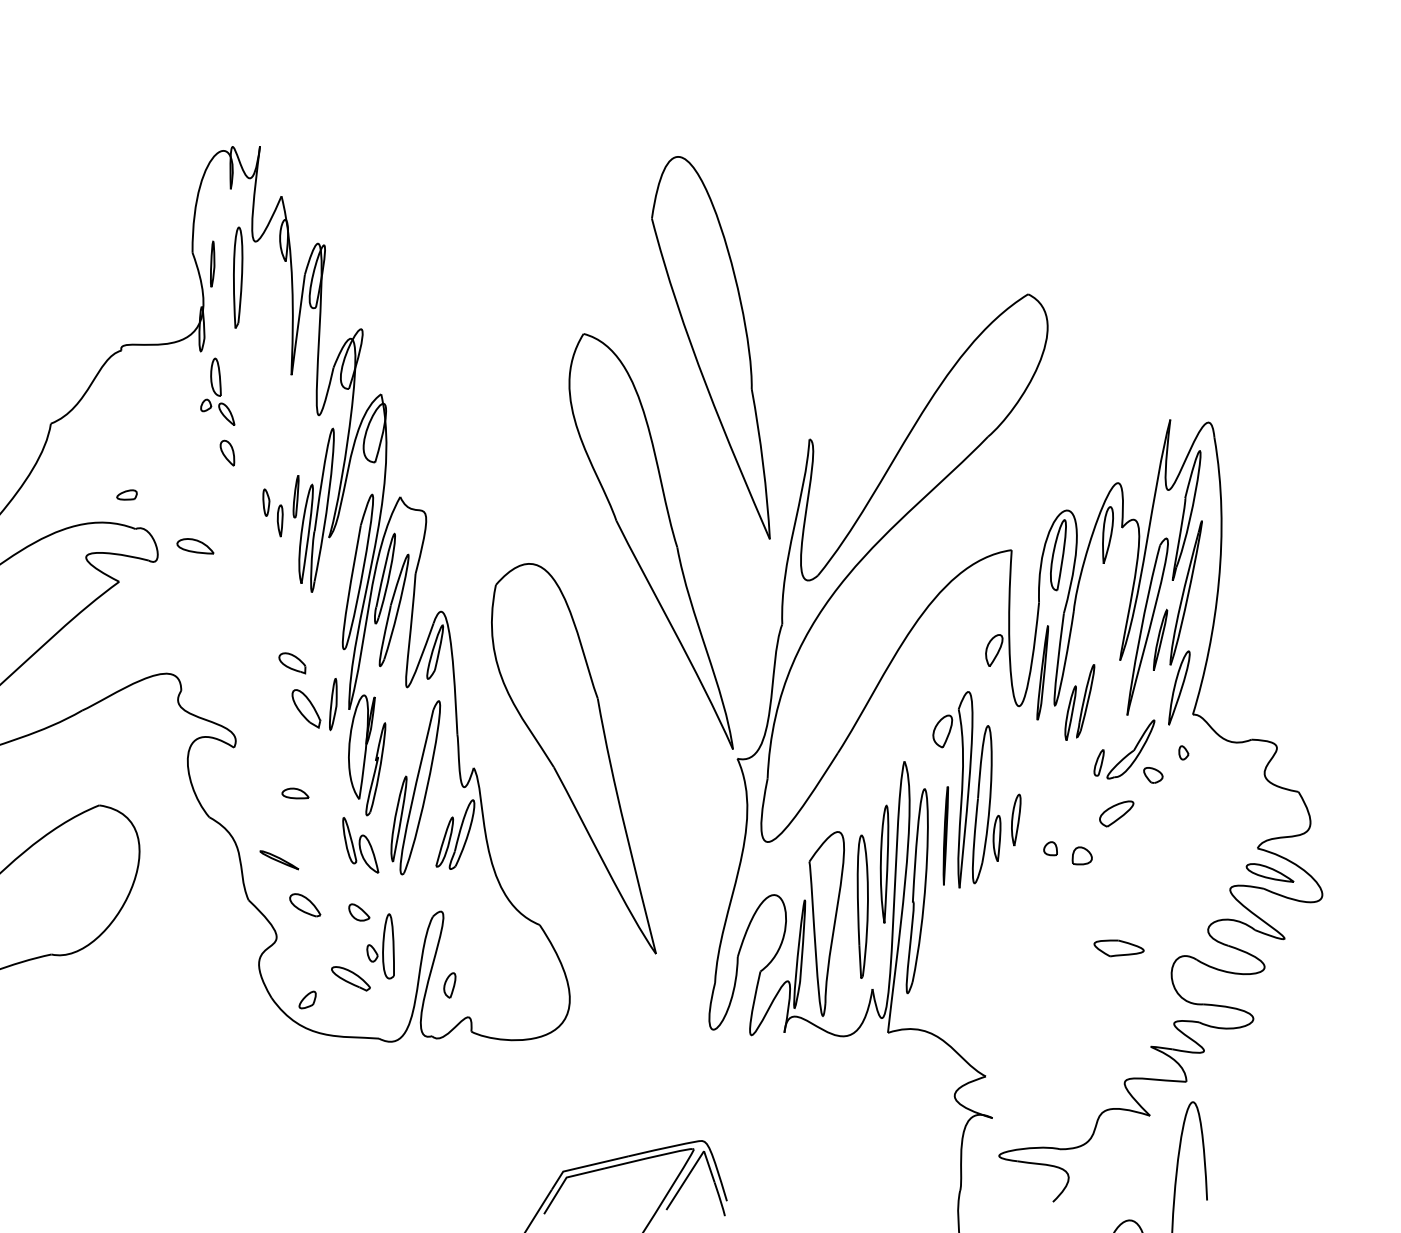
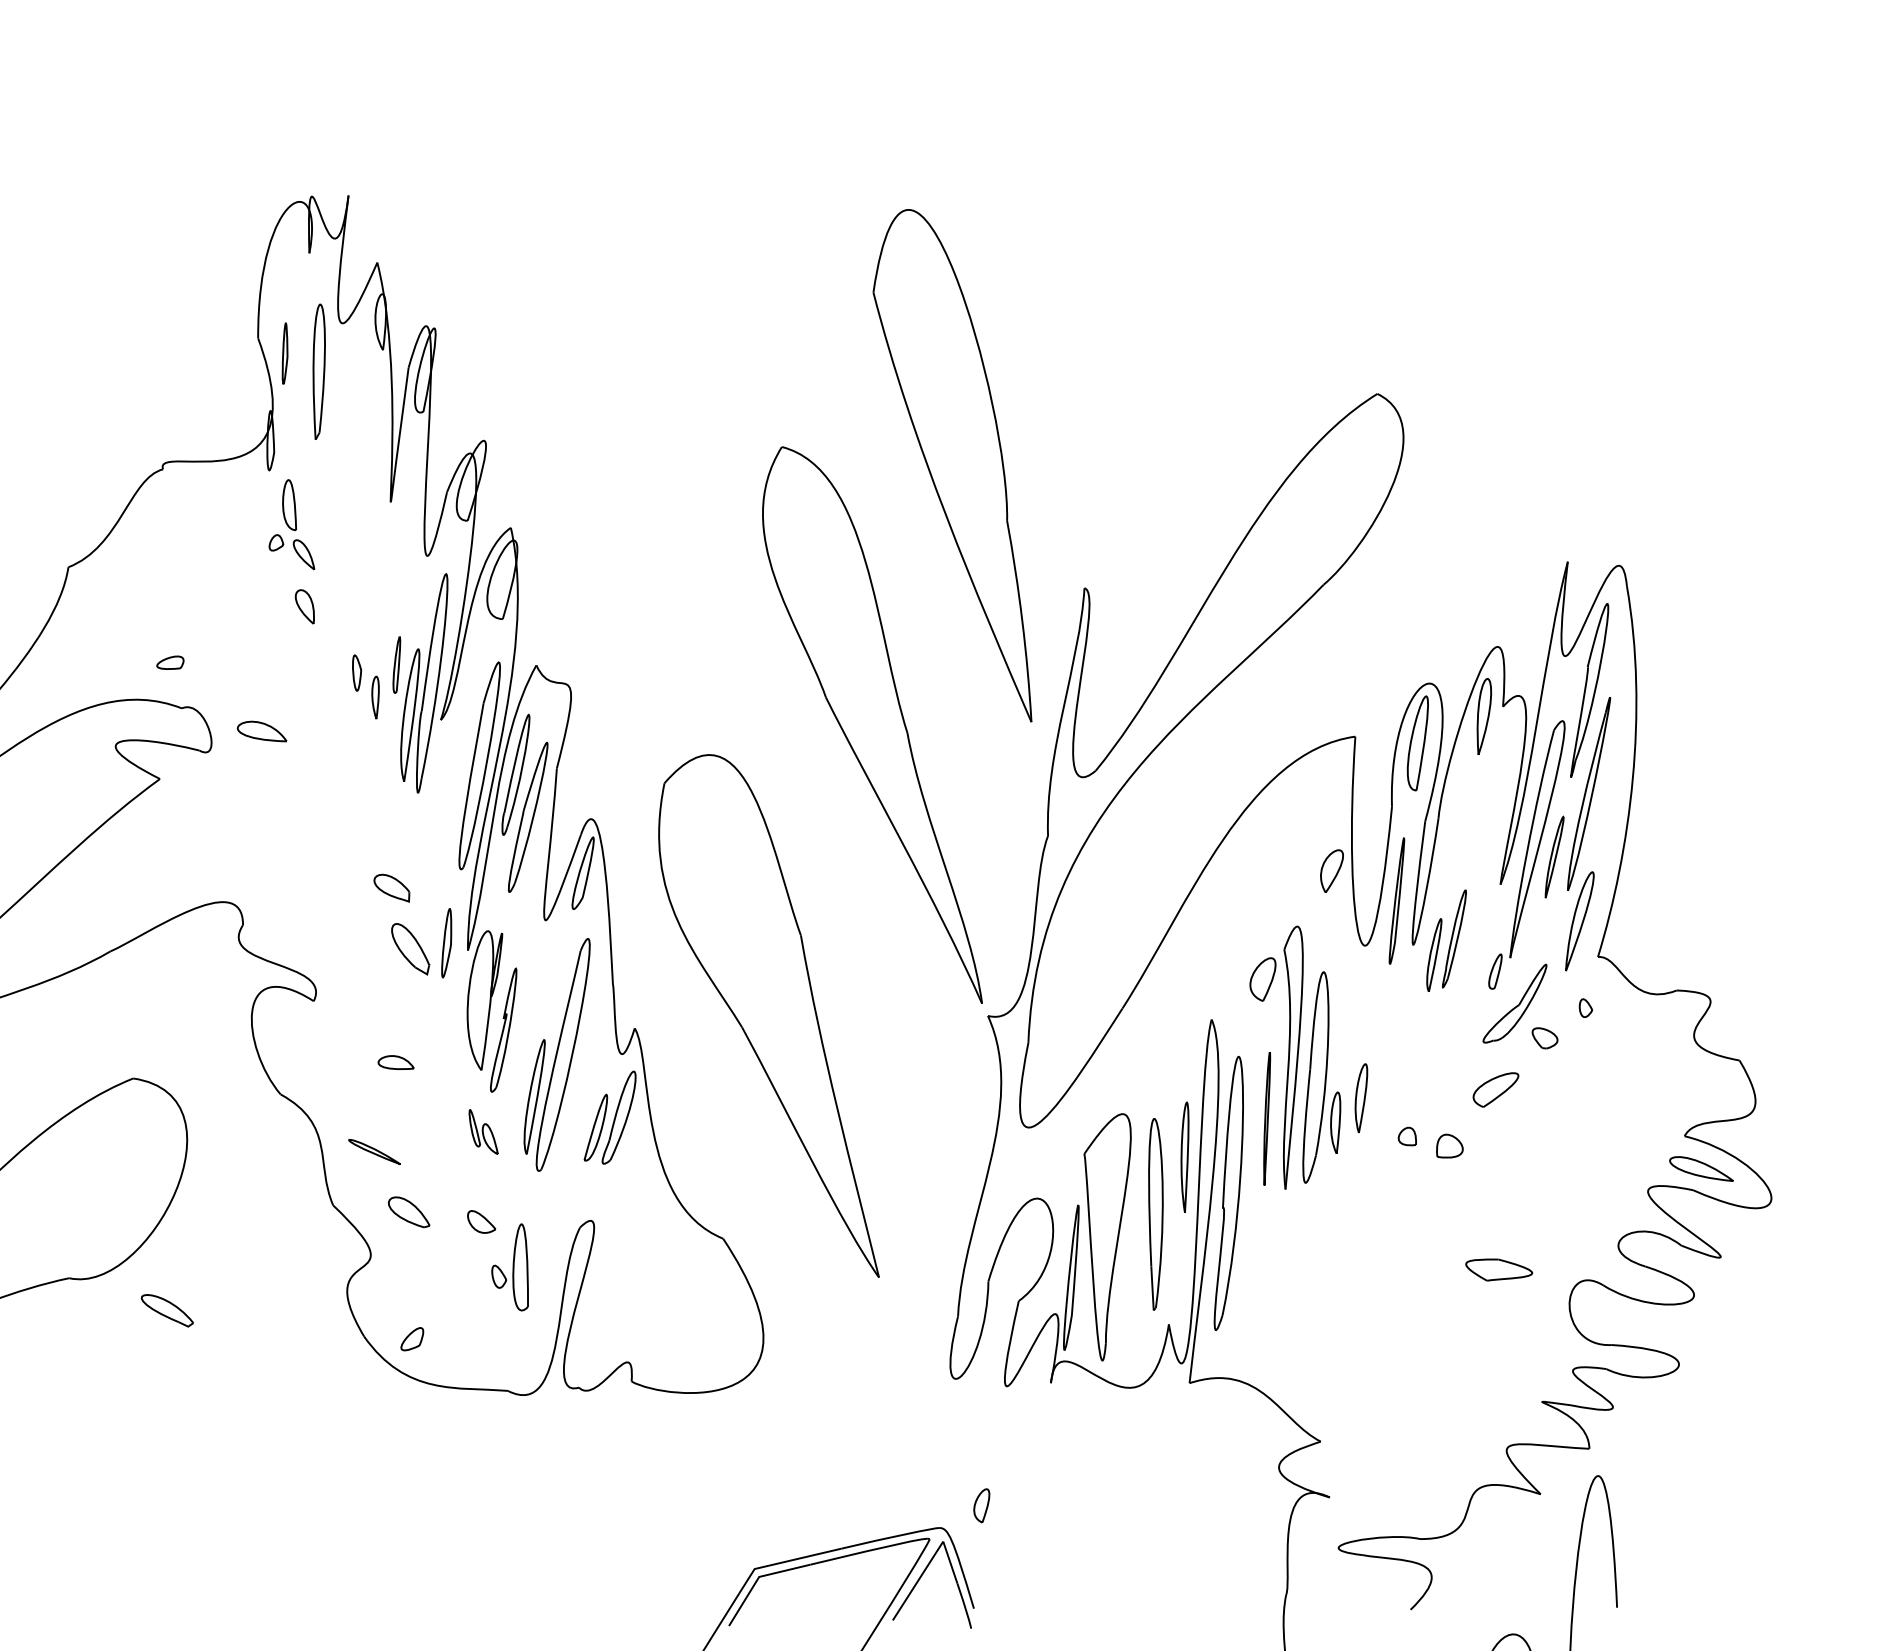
part: (1099, 762) -> (1495, 971), moved
part: (360, 844) -> (483, 1131), size x0.6
part: (884, 864) -> (1184, 1157), size x0.7
part: (350, 978) -> (166, 1310), moved
part: (449, 985) -> (981, 1505), moved

